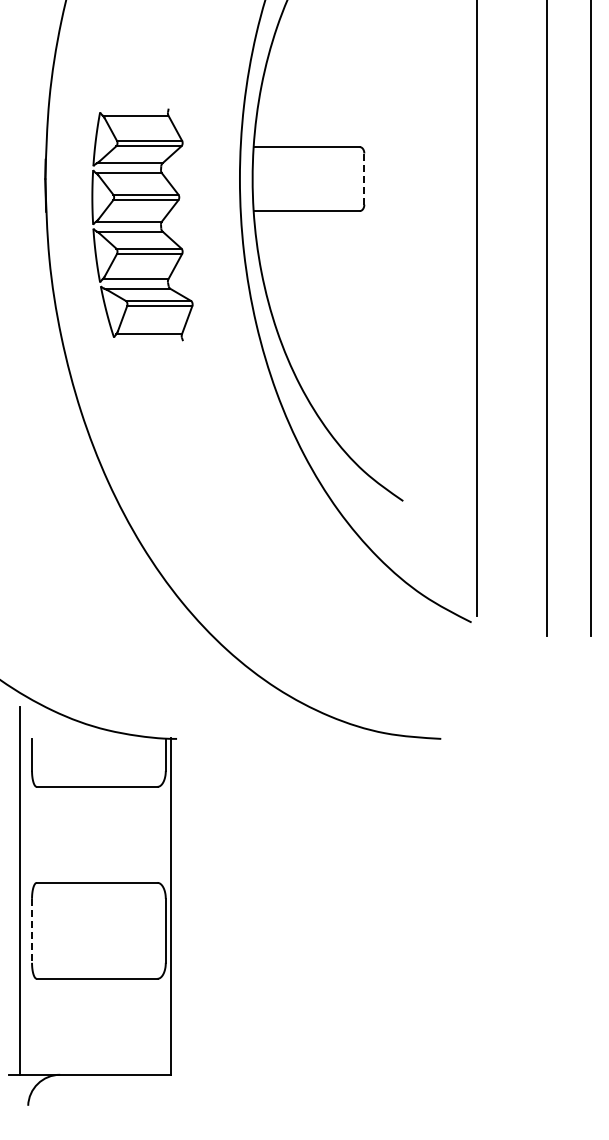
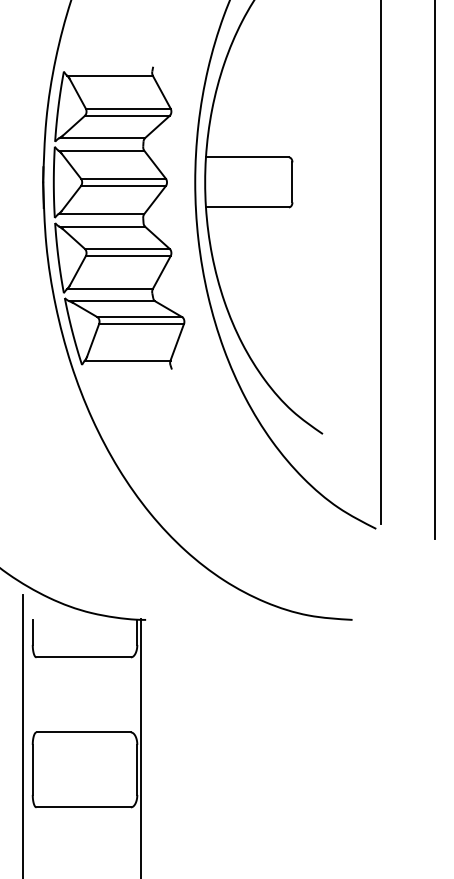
line: (364, 179) -> (292, 182), dashed -> solid
part: (142, 224) -> (119, 217), size x1.67
line: (32, 930) -> (33, 769), dashed -> solid

